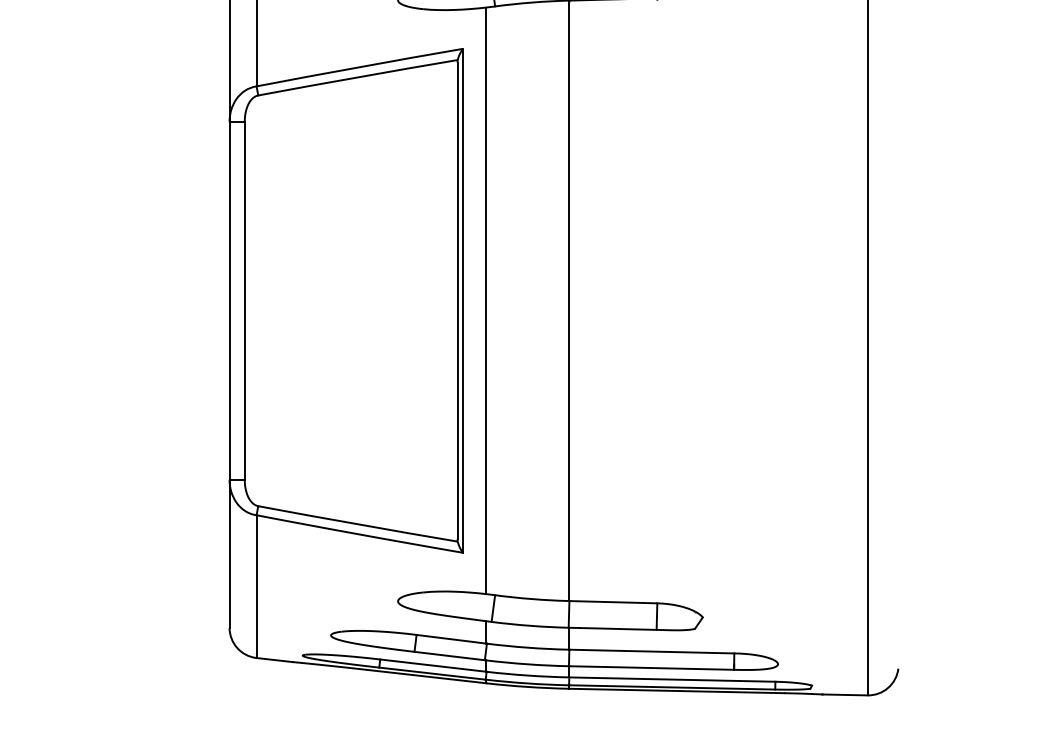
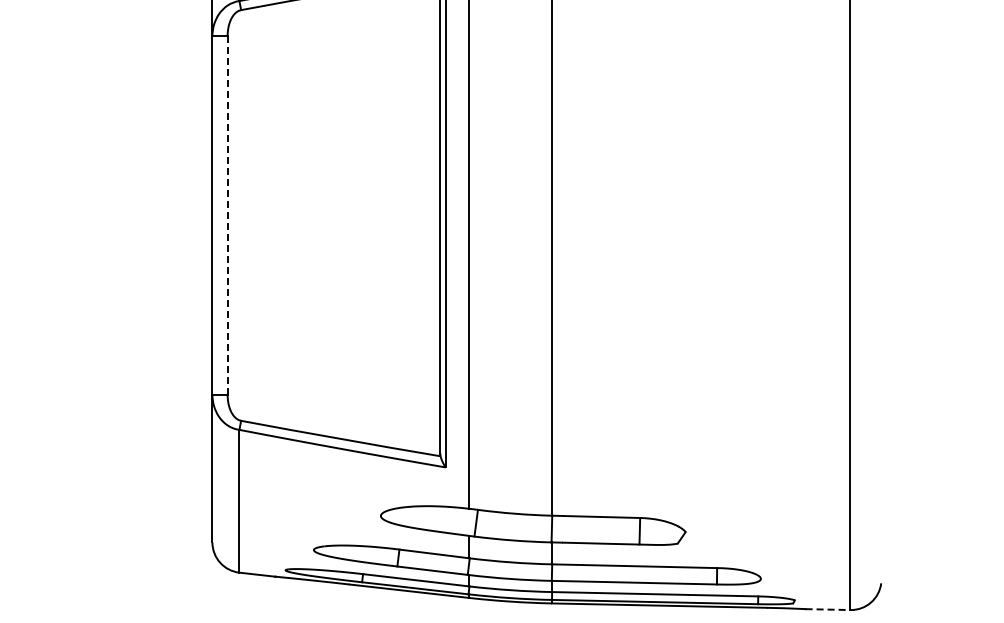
line: (244, 301) -> (227, 216), solid -> dashed
line: (845, 694) -> (828, 609), solid -> dashed

